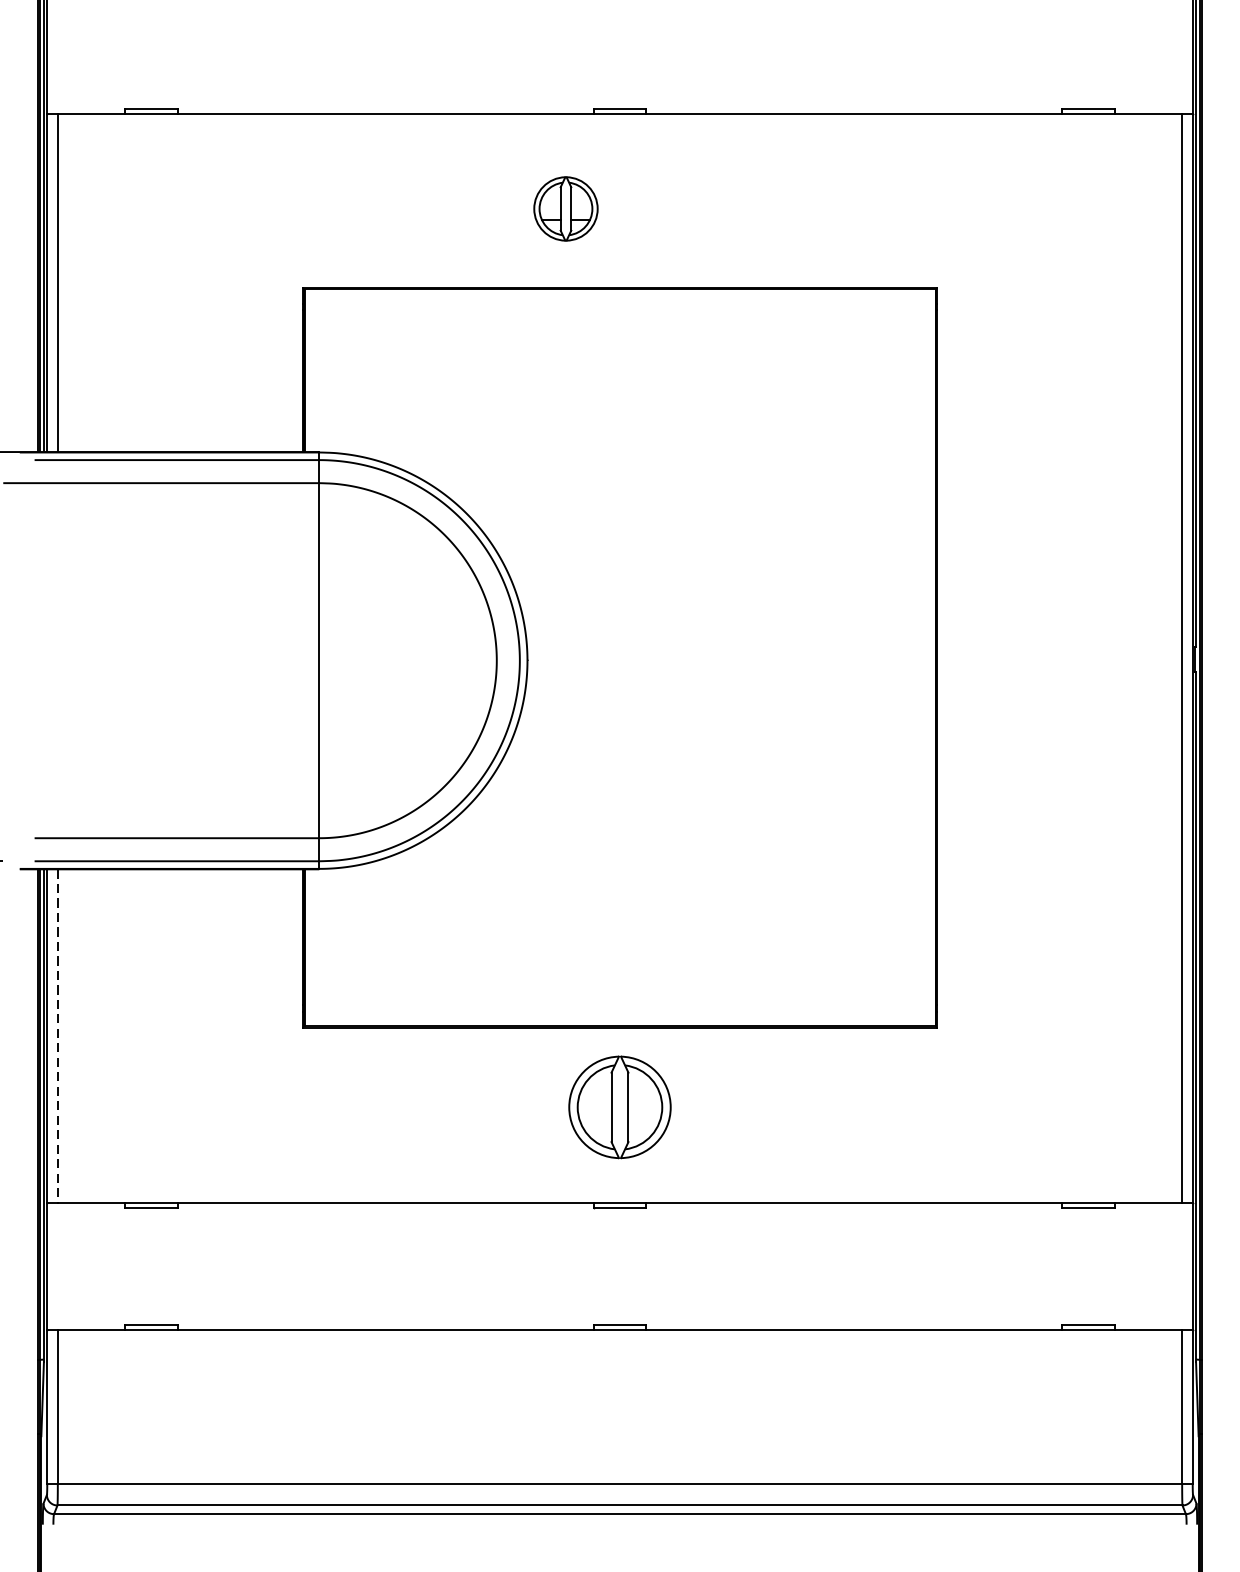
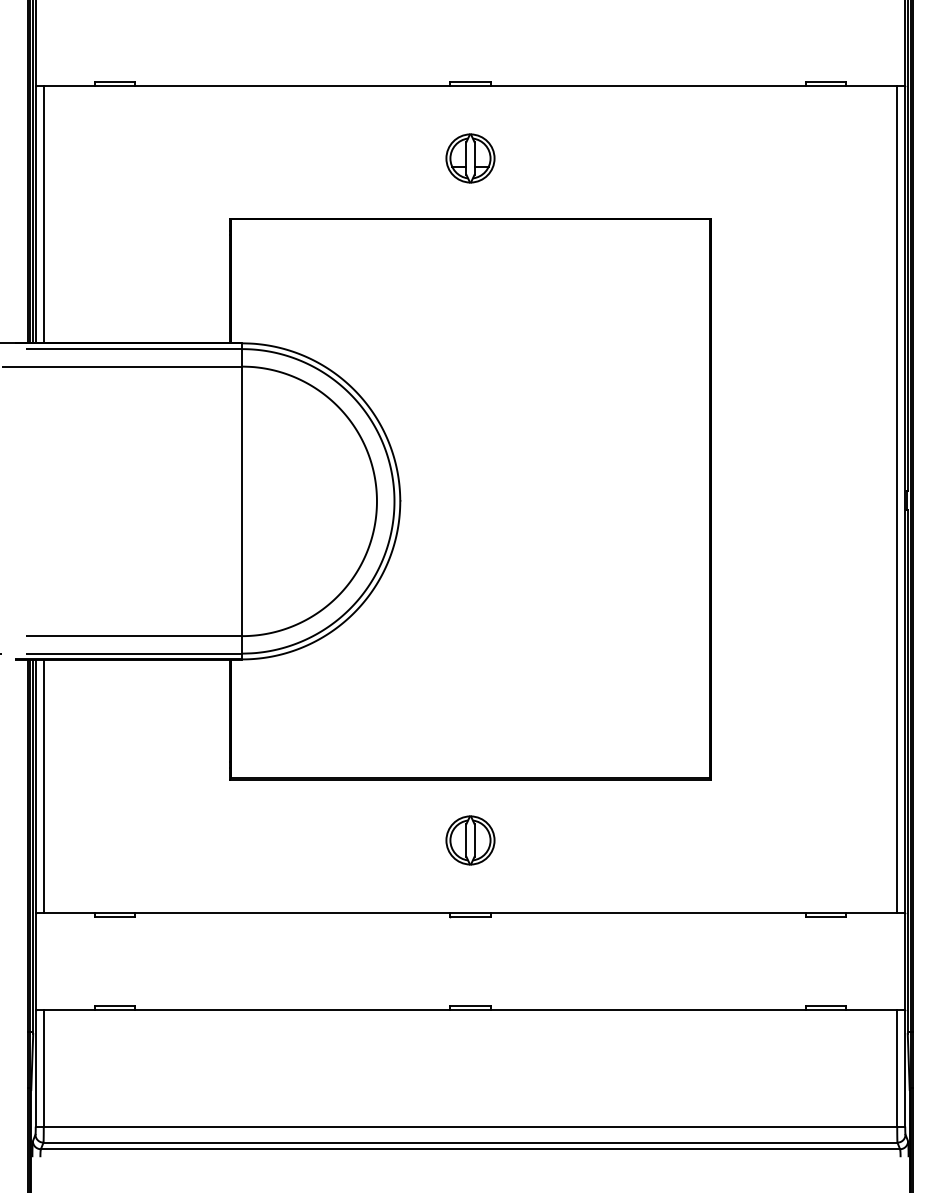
part: (565, 208) -> (470, 158), moved
line: (57, 1036) -> (43, 786), dashed -> solid
part: (620, 1107) -> (470, 840), size x0.62

